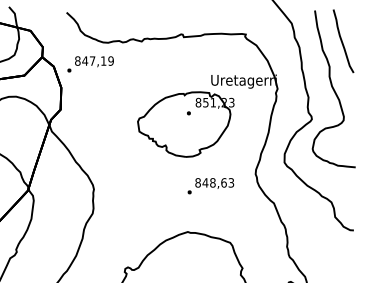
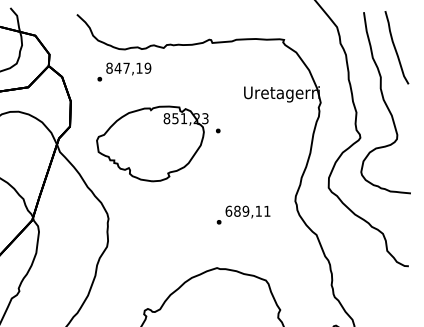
text: (90, 64) -> (124, 72), moved
part: (185, 124) -> (151, 143), moved
text: (214, 182) -> (247, 210), 848,63 -> 689,11

